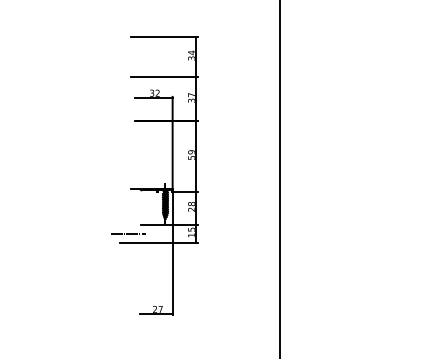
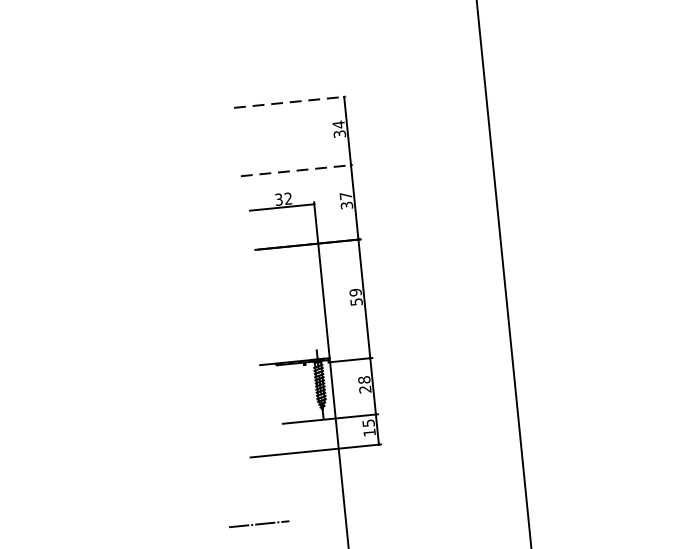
line: (164, 36) -> (290, 101), solid -> dashed
line: (164, 77) -> (297, 170), solid -> dashed
line: (128, 233) -> (258, 522), moved

